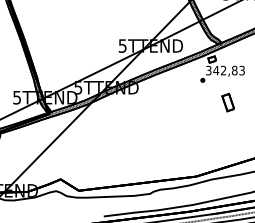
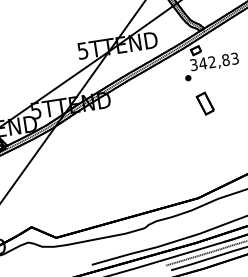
part: (227, 102) -> (204, 103), moved

